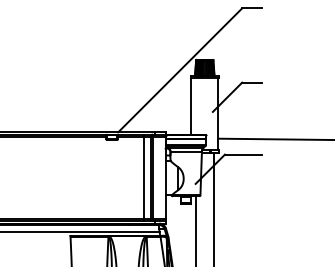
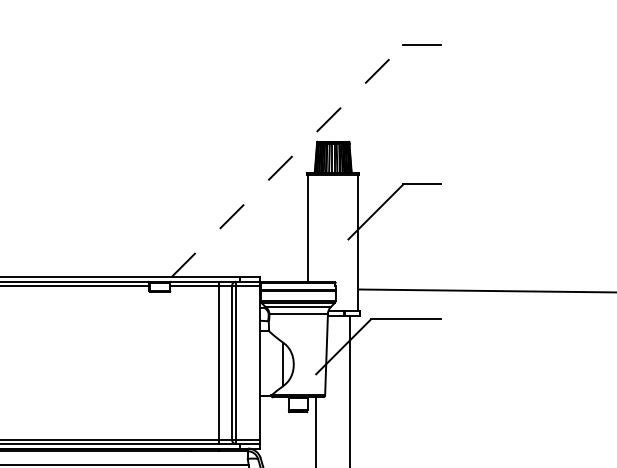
line: (180, 70) -> (287, 161), solid -> dashed

